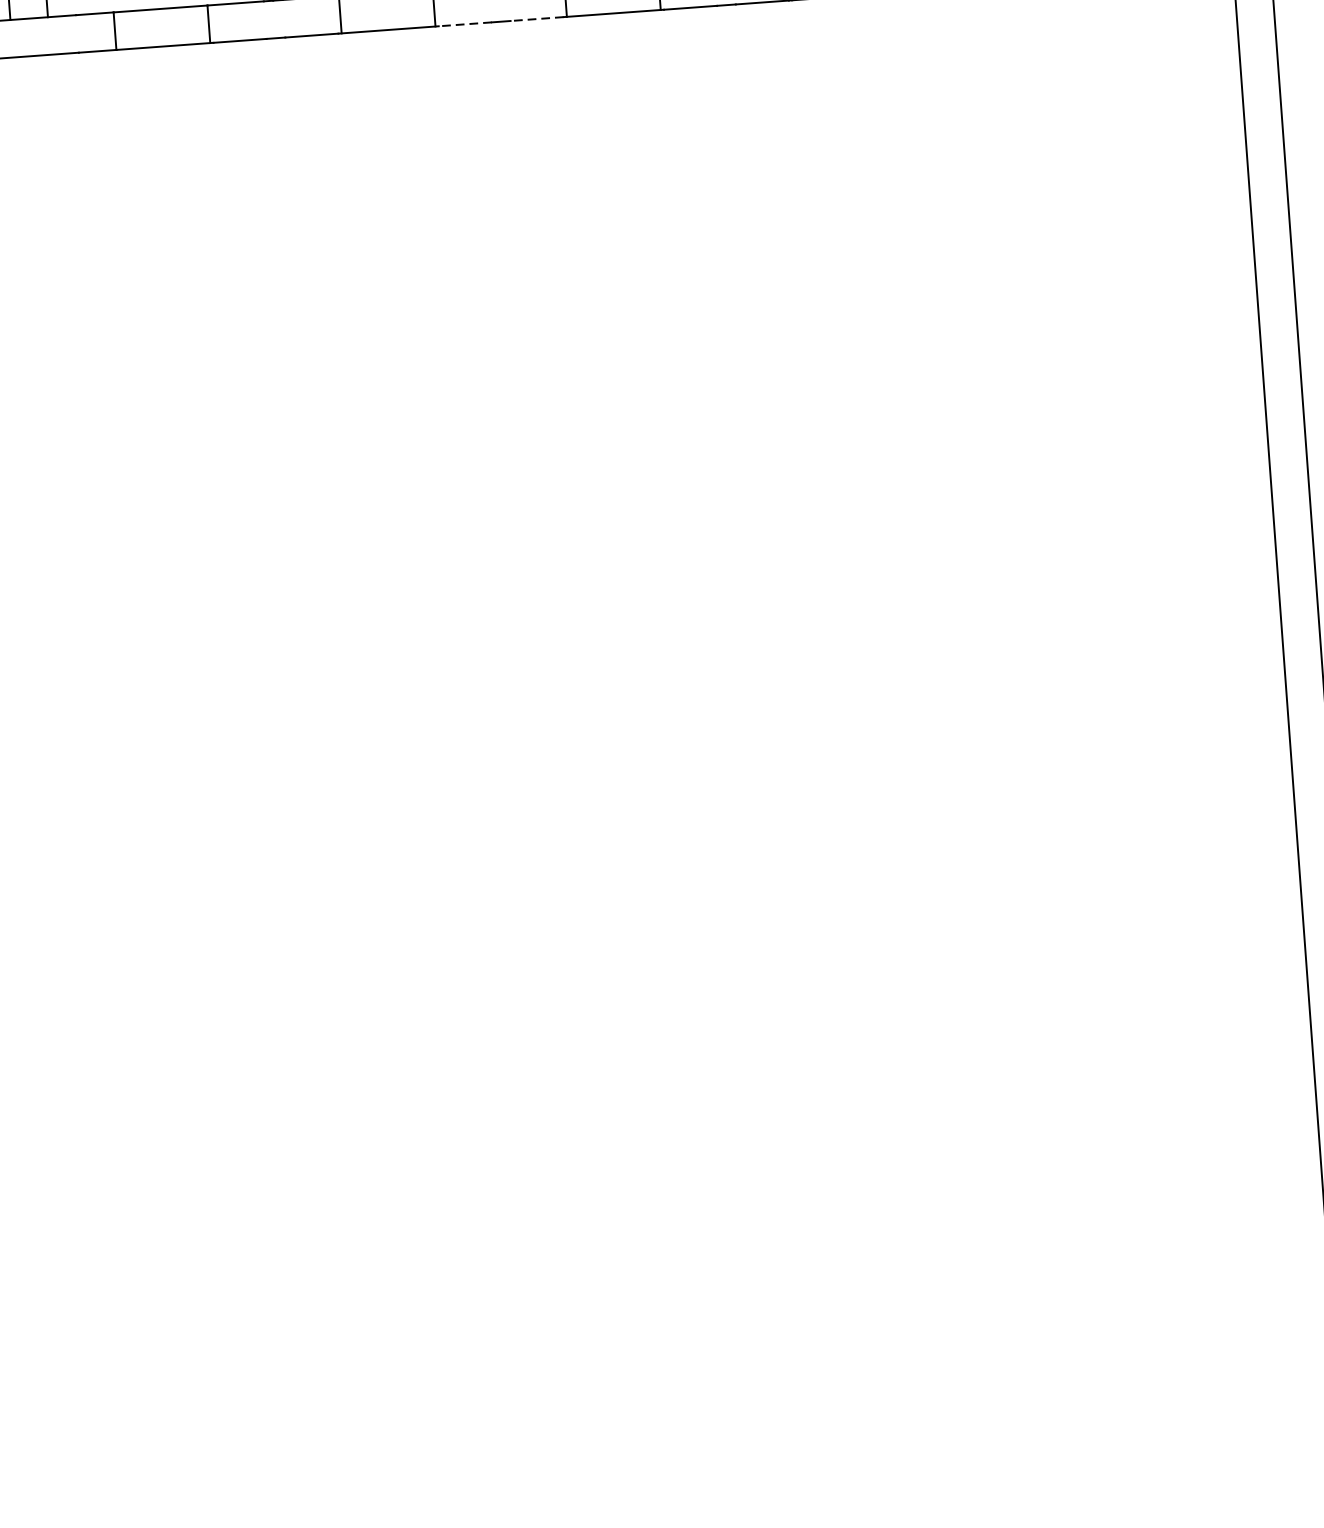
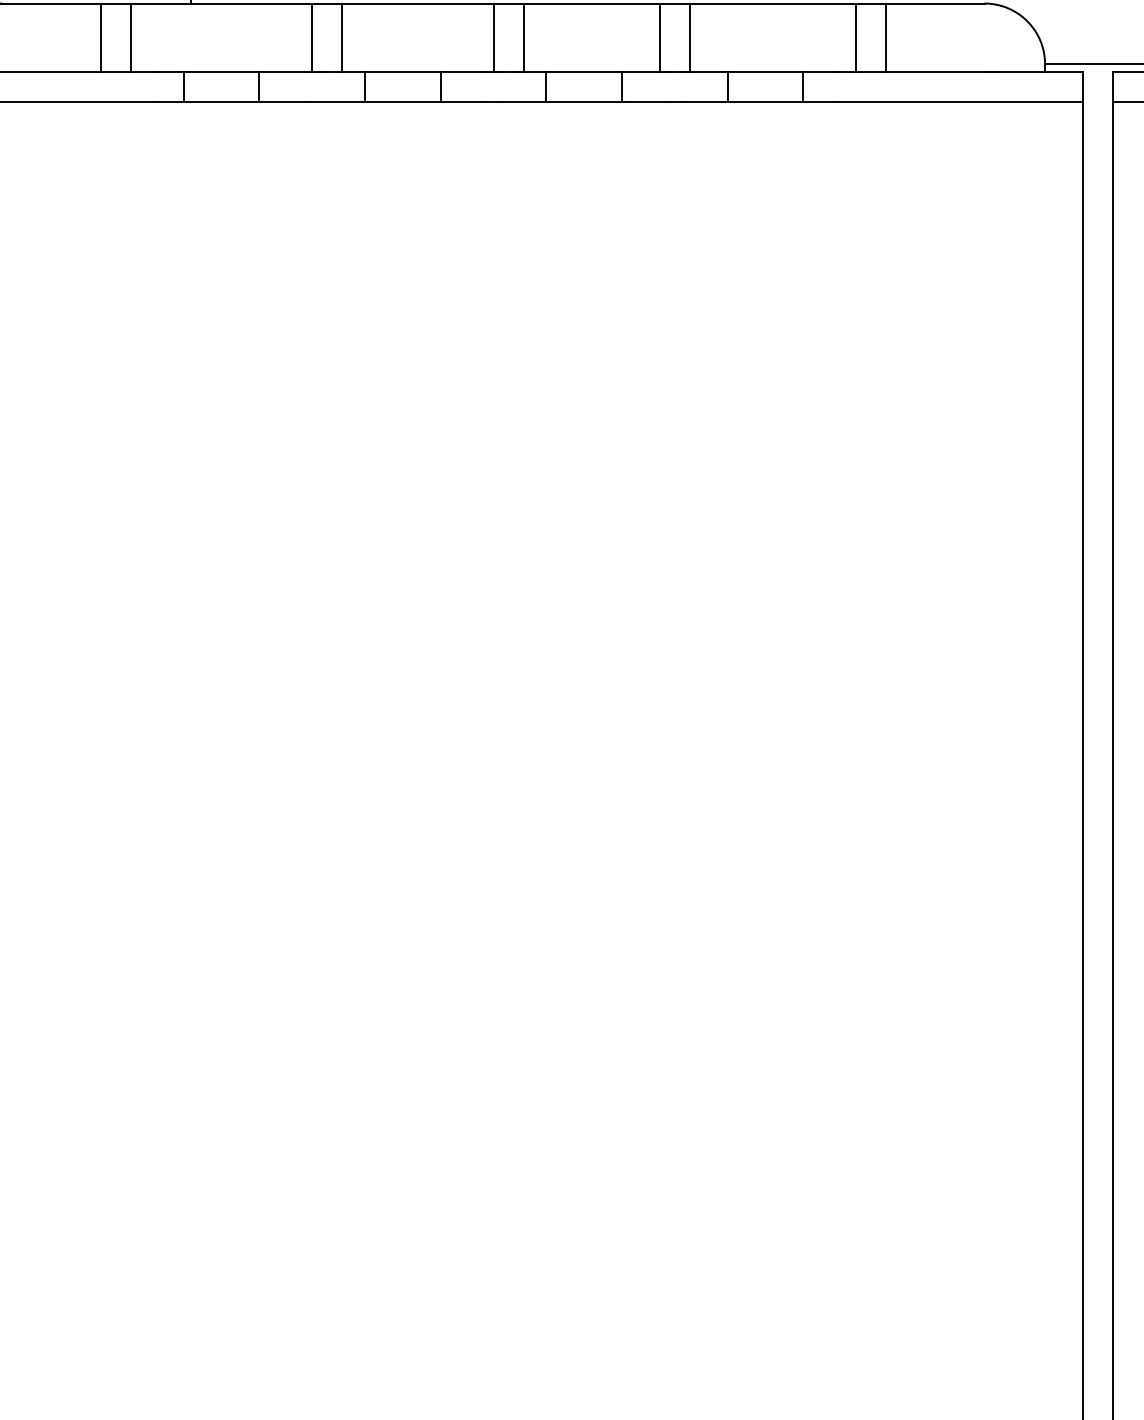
line: (535, 18) -> (521, 101), dashed -> solid
line: (465, 23) -> (464, 101), dashed -> solid

